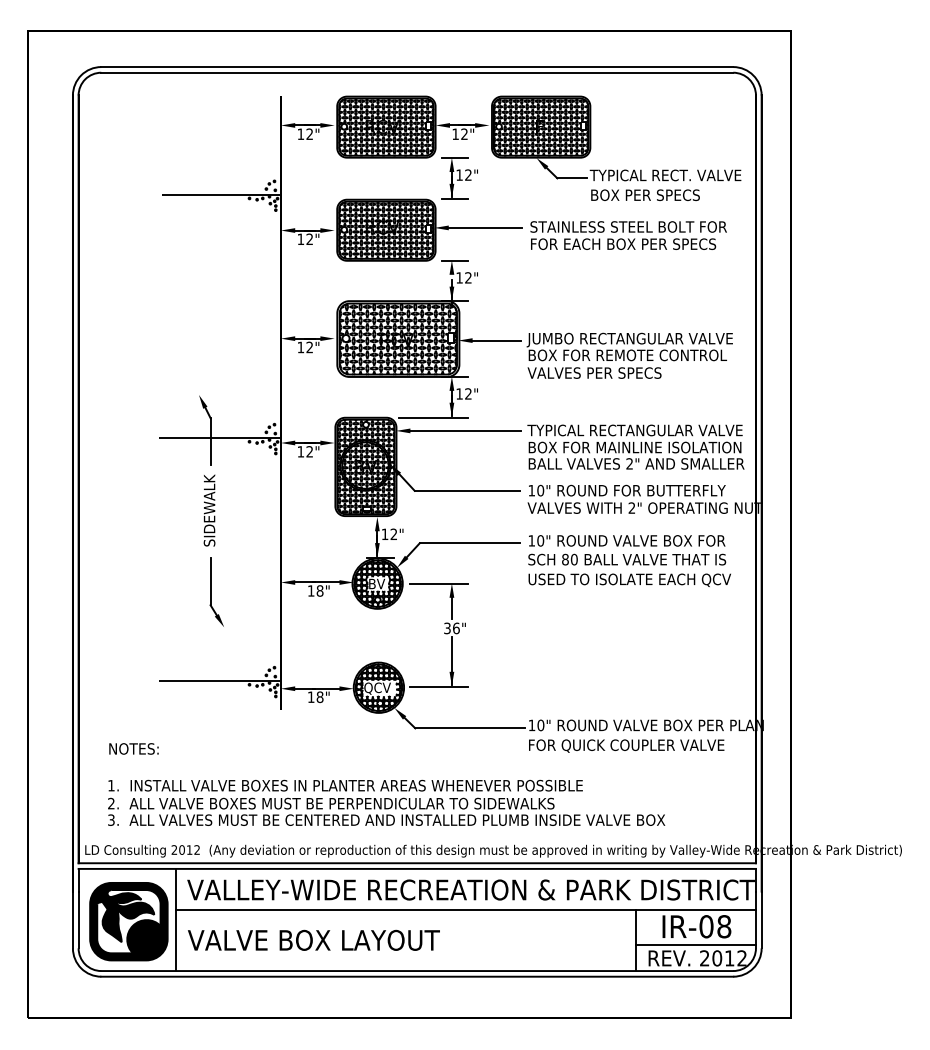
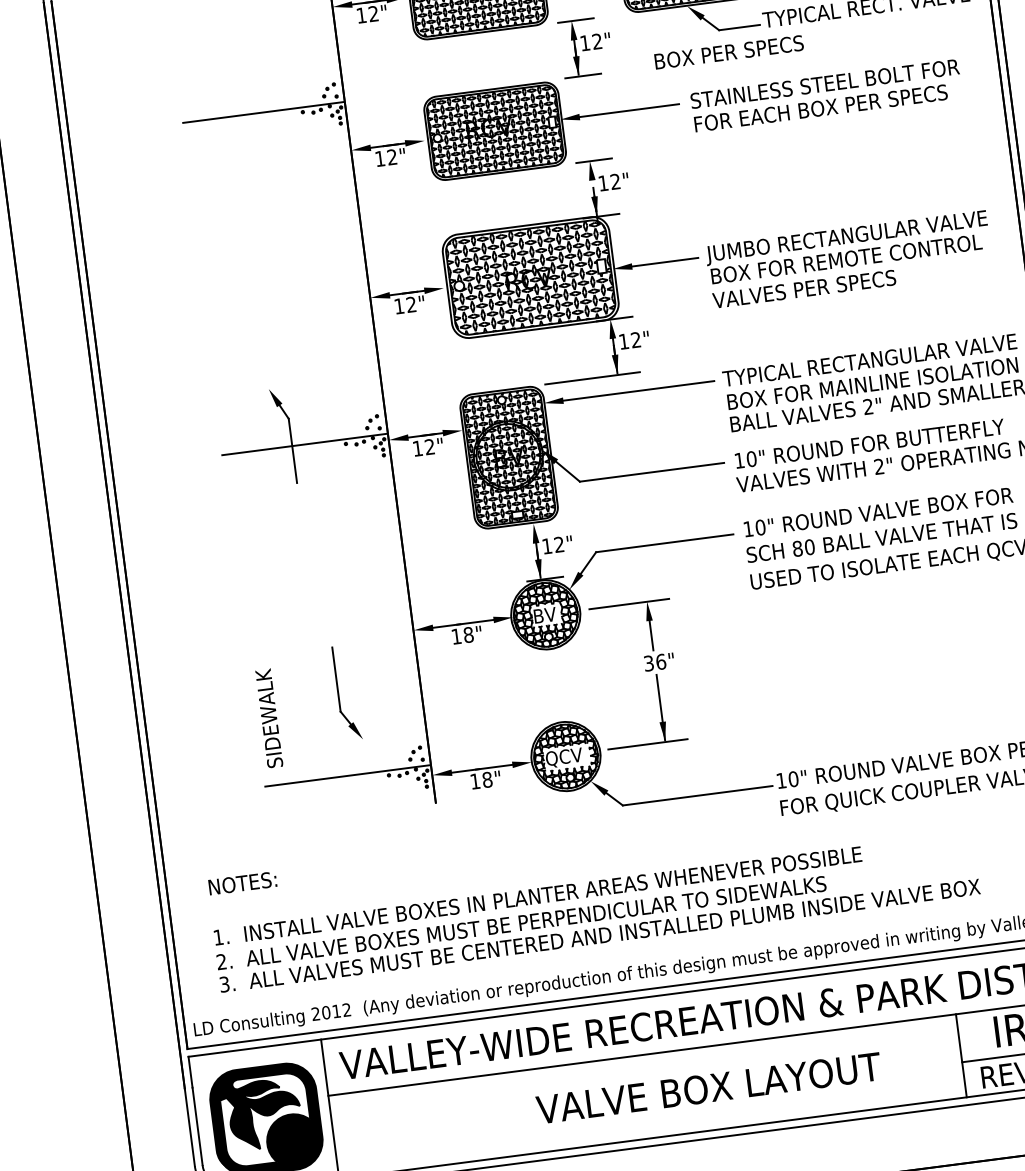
text: (645, 194) -> (728, 51), moved
text: (209, 510) -> (269, 718), moved
part: (216, 591) -> (346, 691), moved
text: (313, 939) -> (708, 1087), moved

